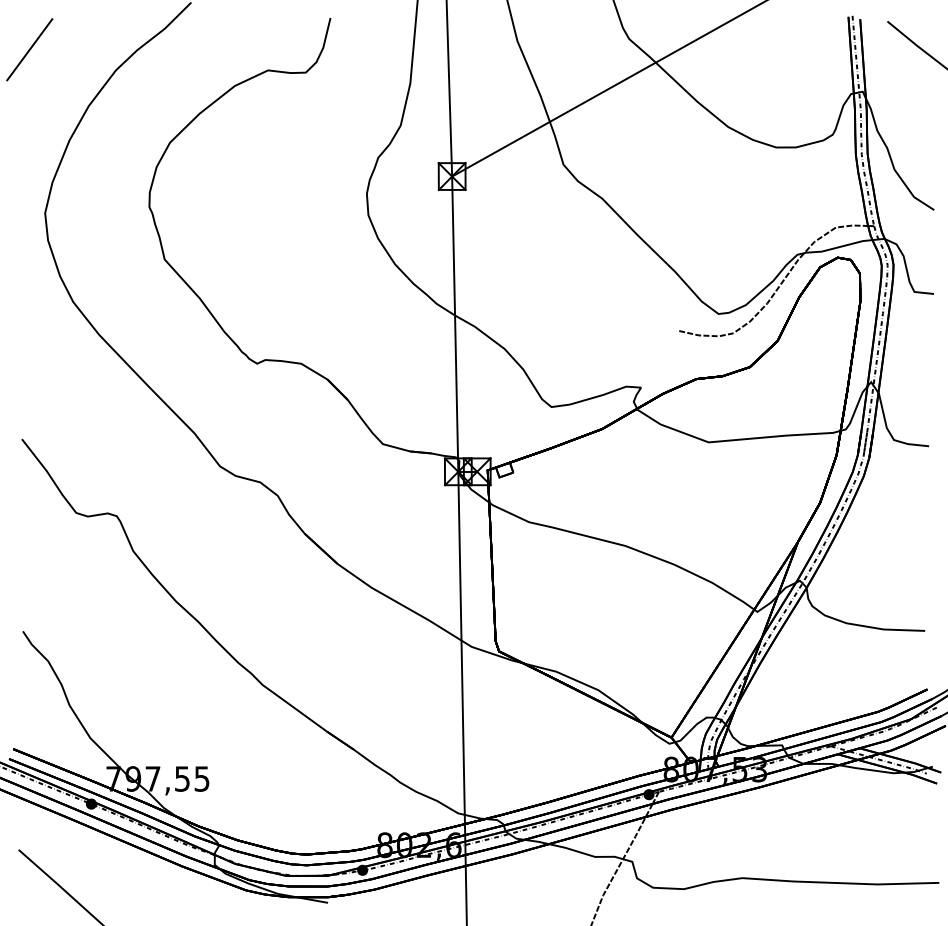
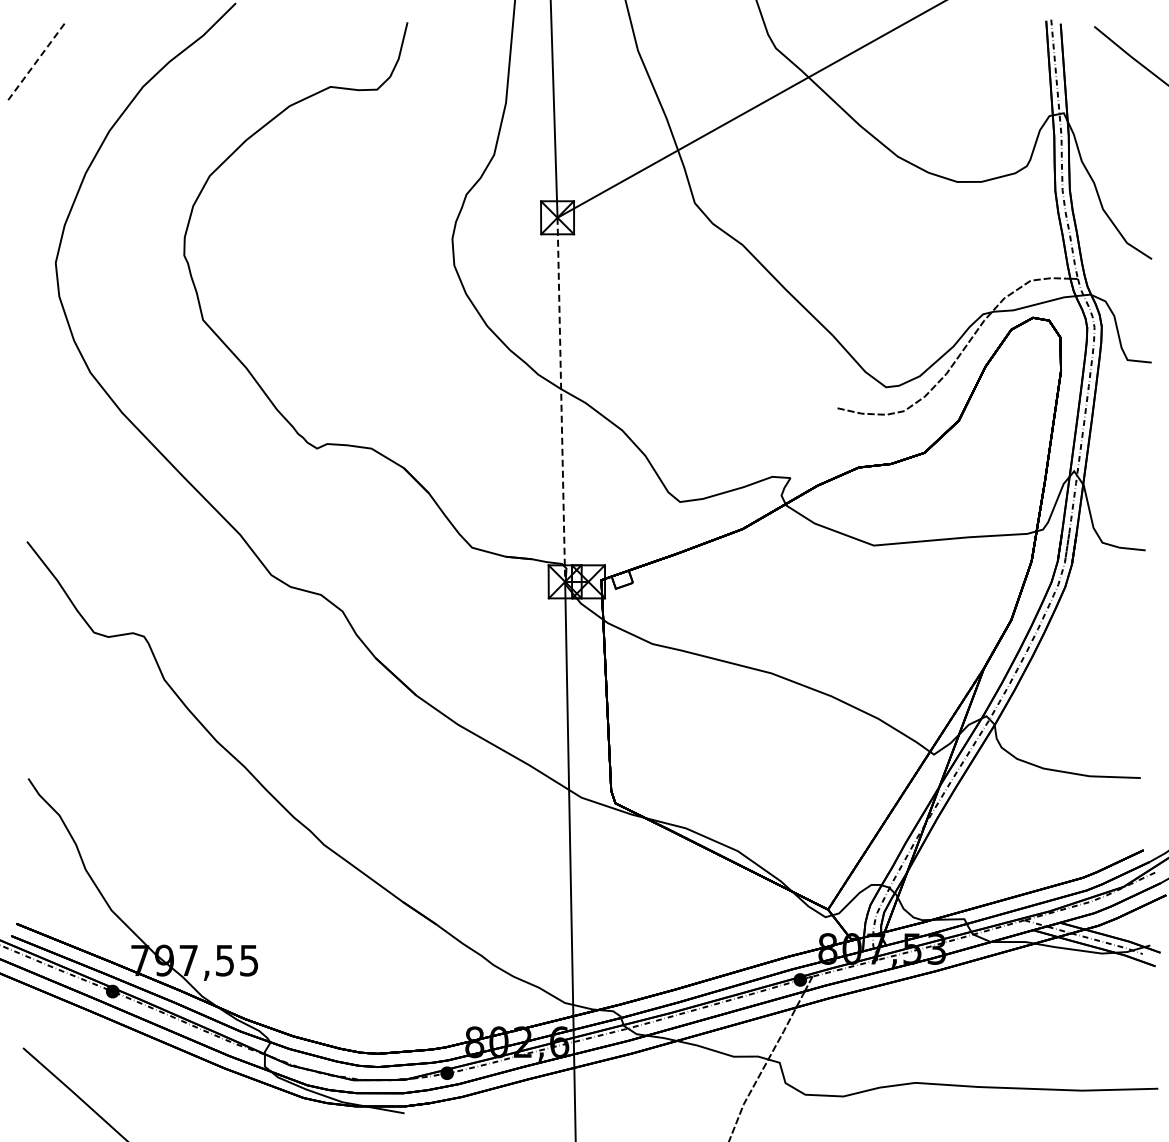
line: (29, 49) -> (36, 61), solid -> dashed
line: (455, 324) -> (561, 400), solid -> dashed

